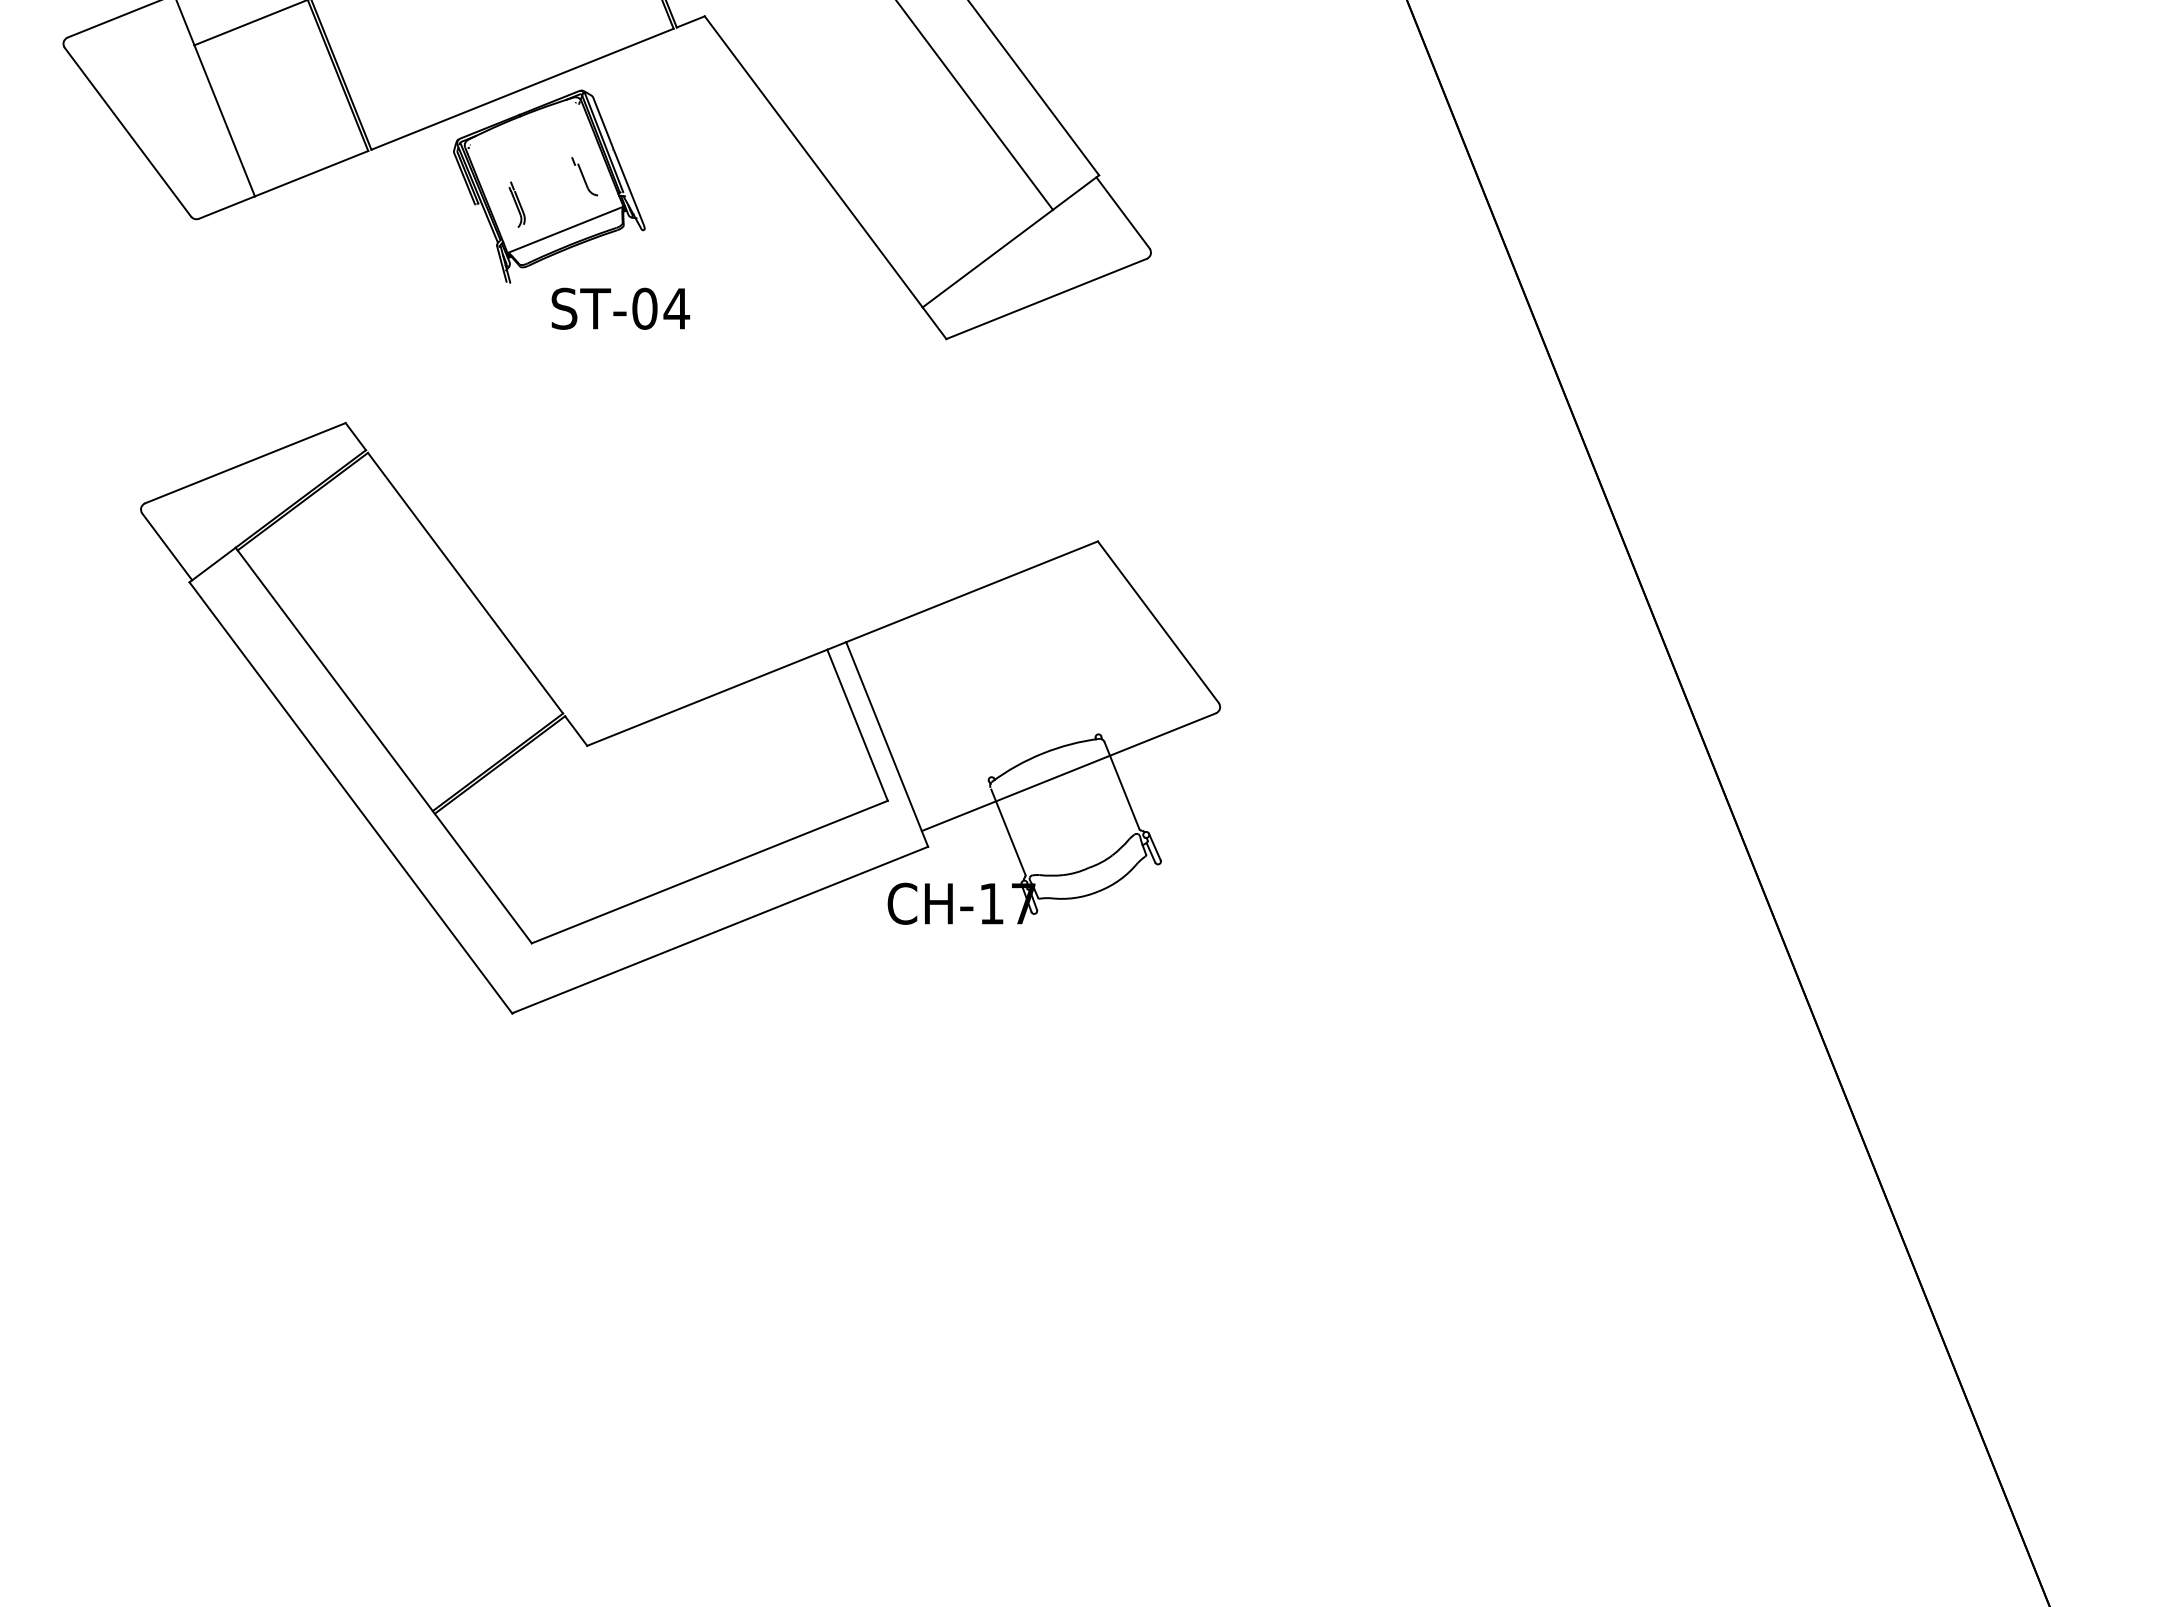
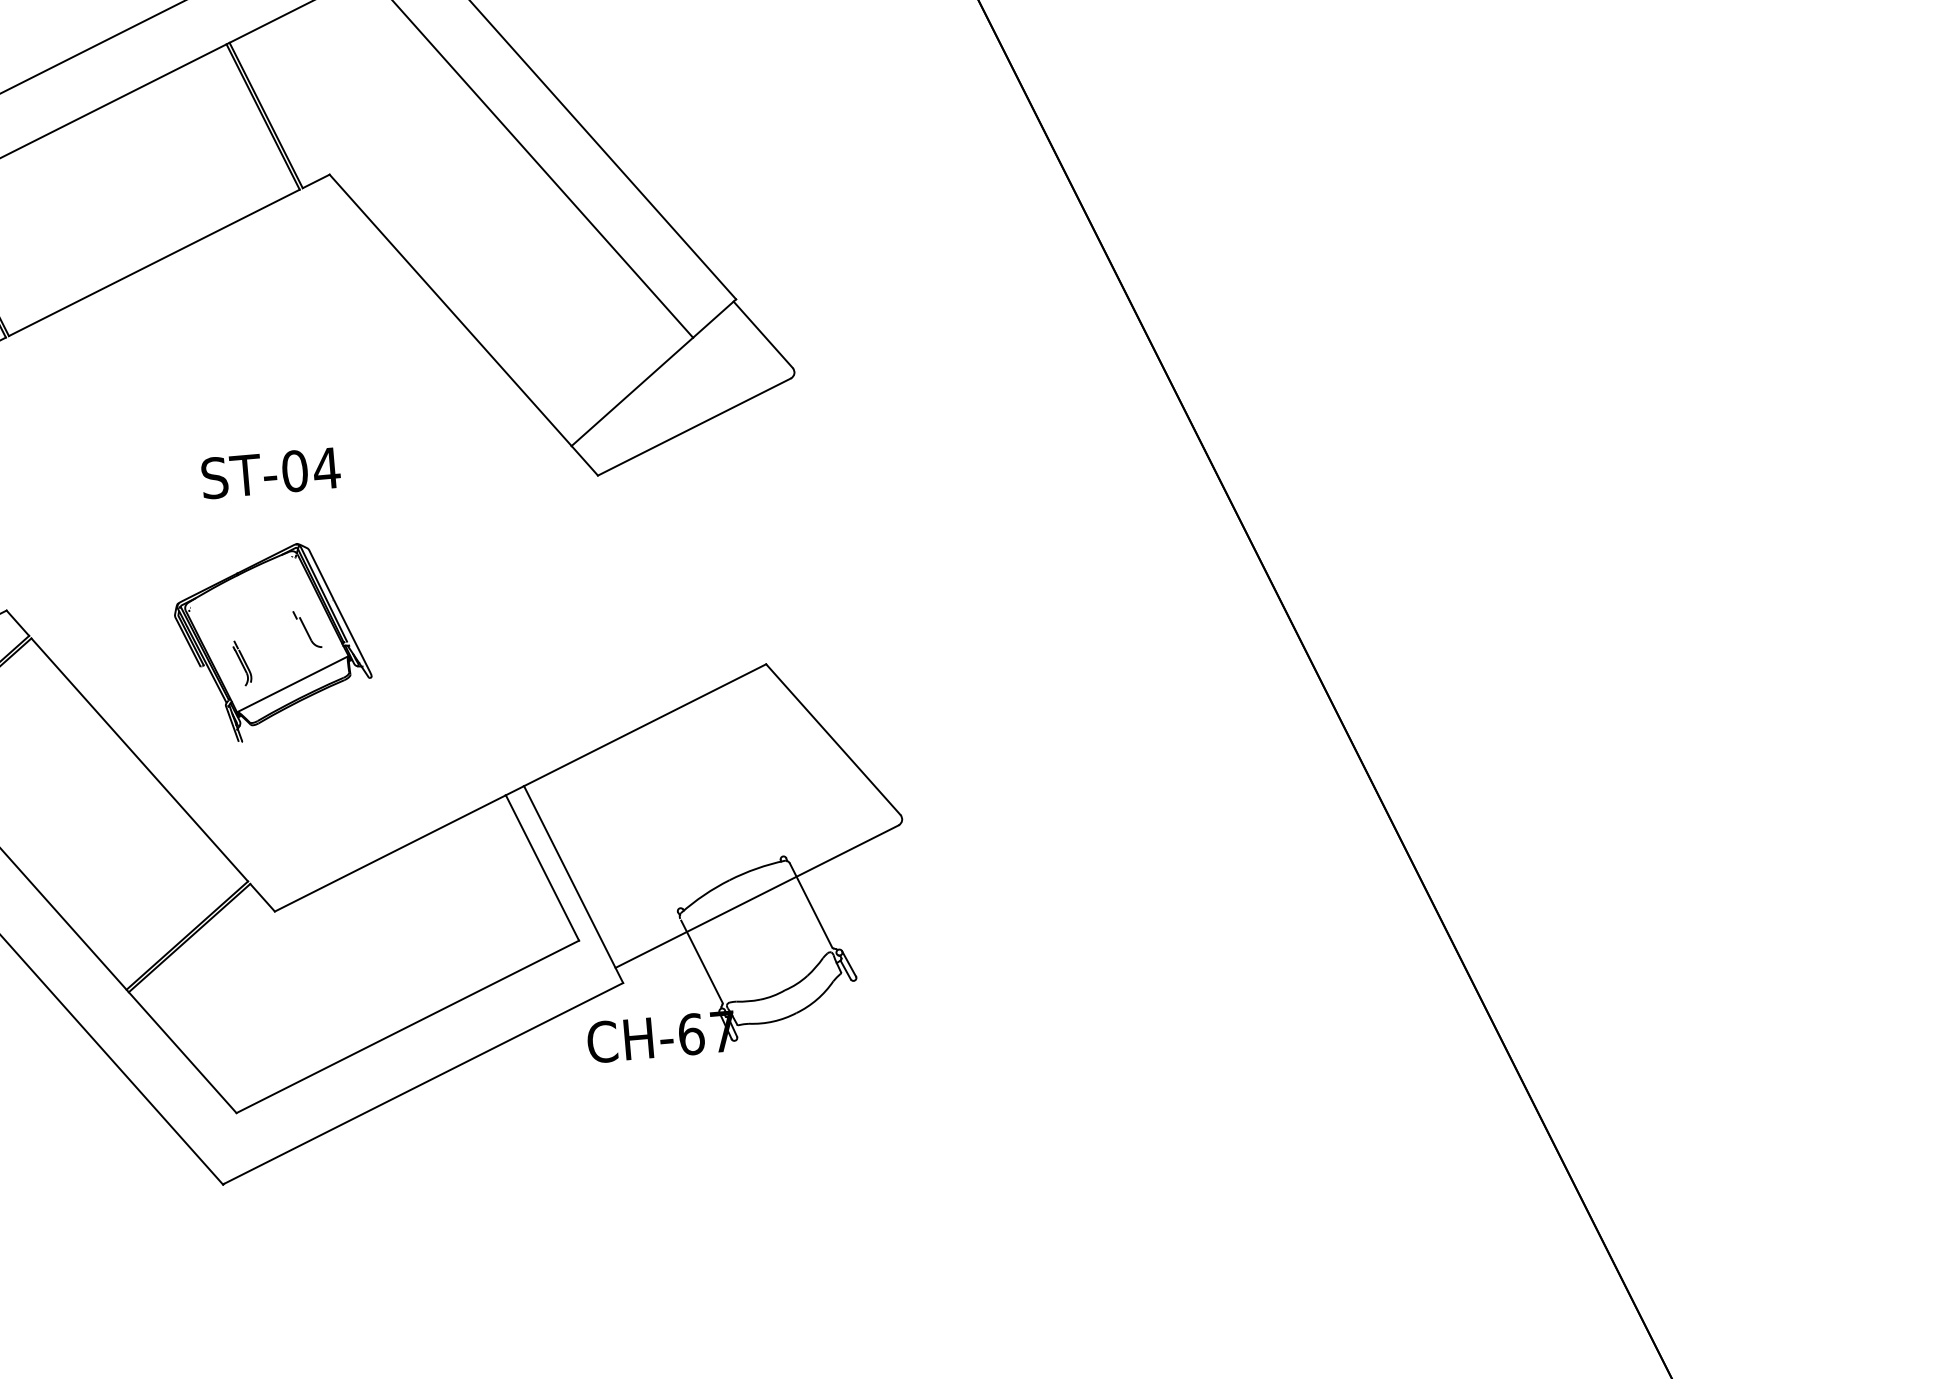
part: (549, 186) -> (273, 642), moved
text: (991, 903) -> (691, 1034), CH-17 -> CH-67

